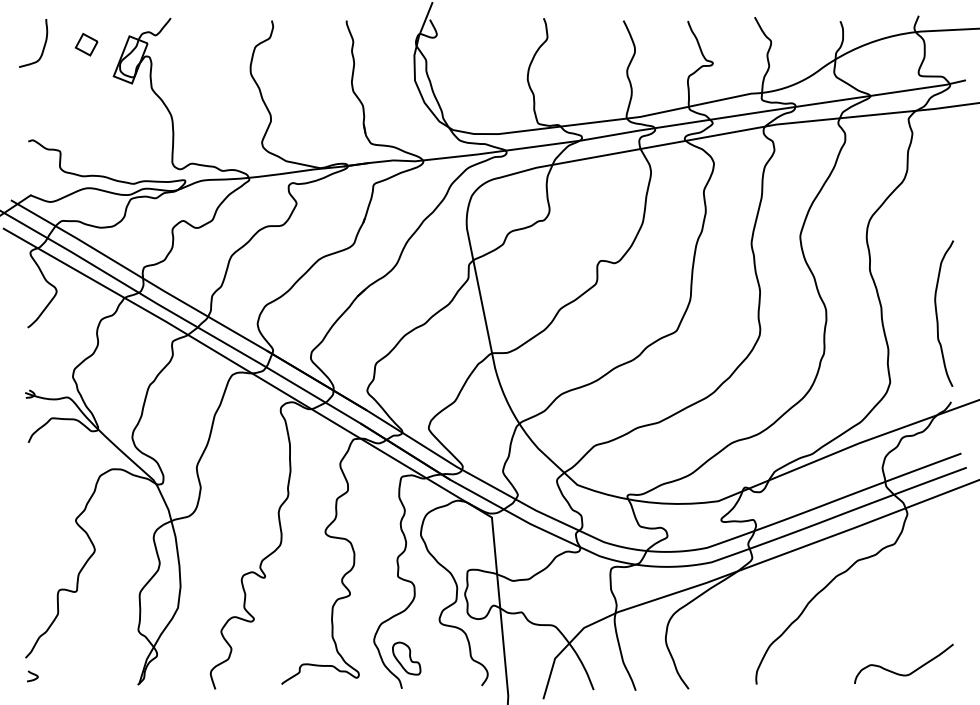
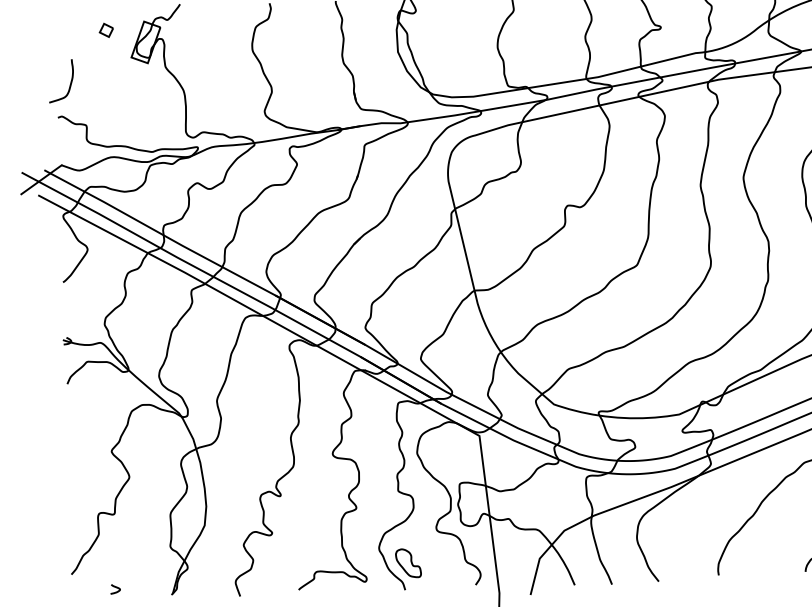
part: (86, 44) -> (106, 30), size x0.7
curve: (43, 45) -> (70, 82), moved
curve: (32, 674) -> (115, 587), moved

